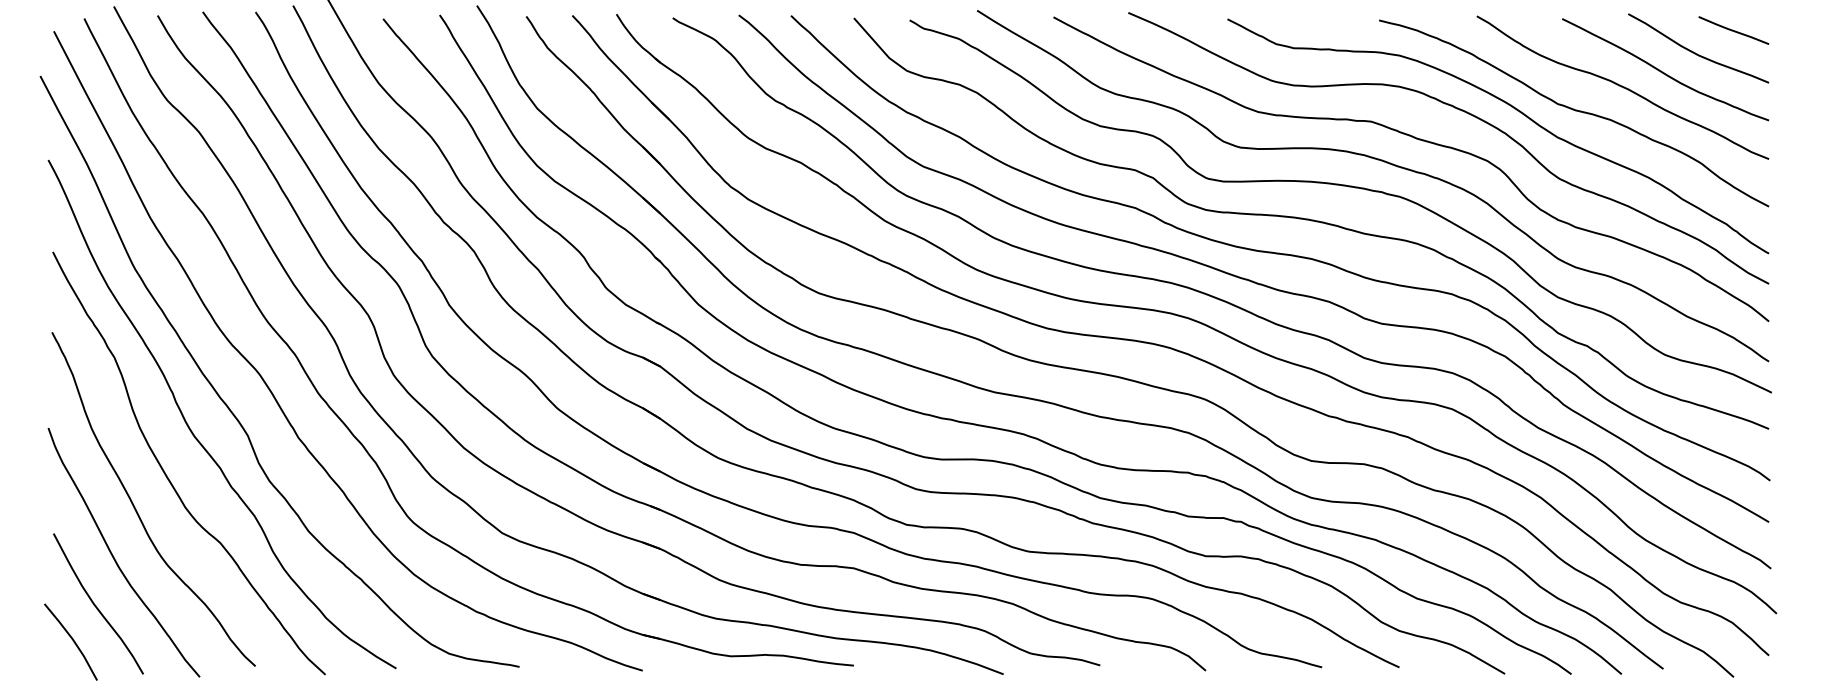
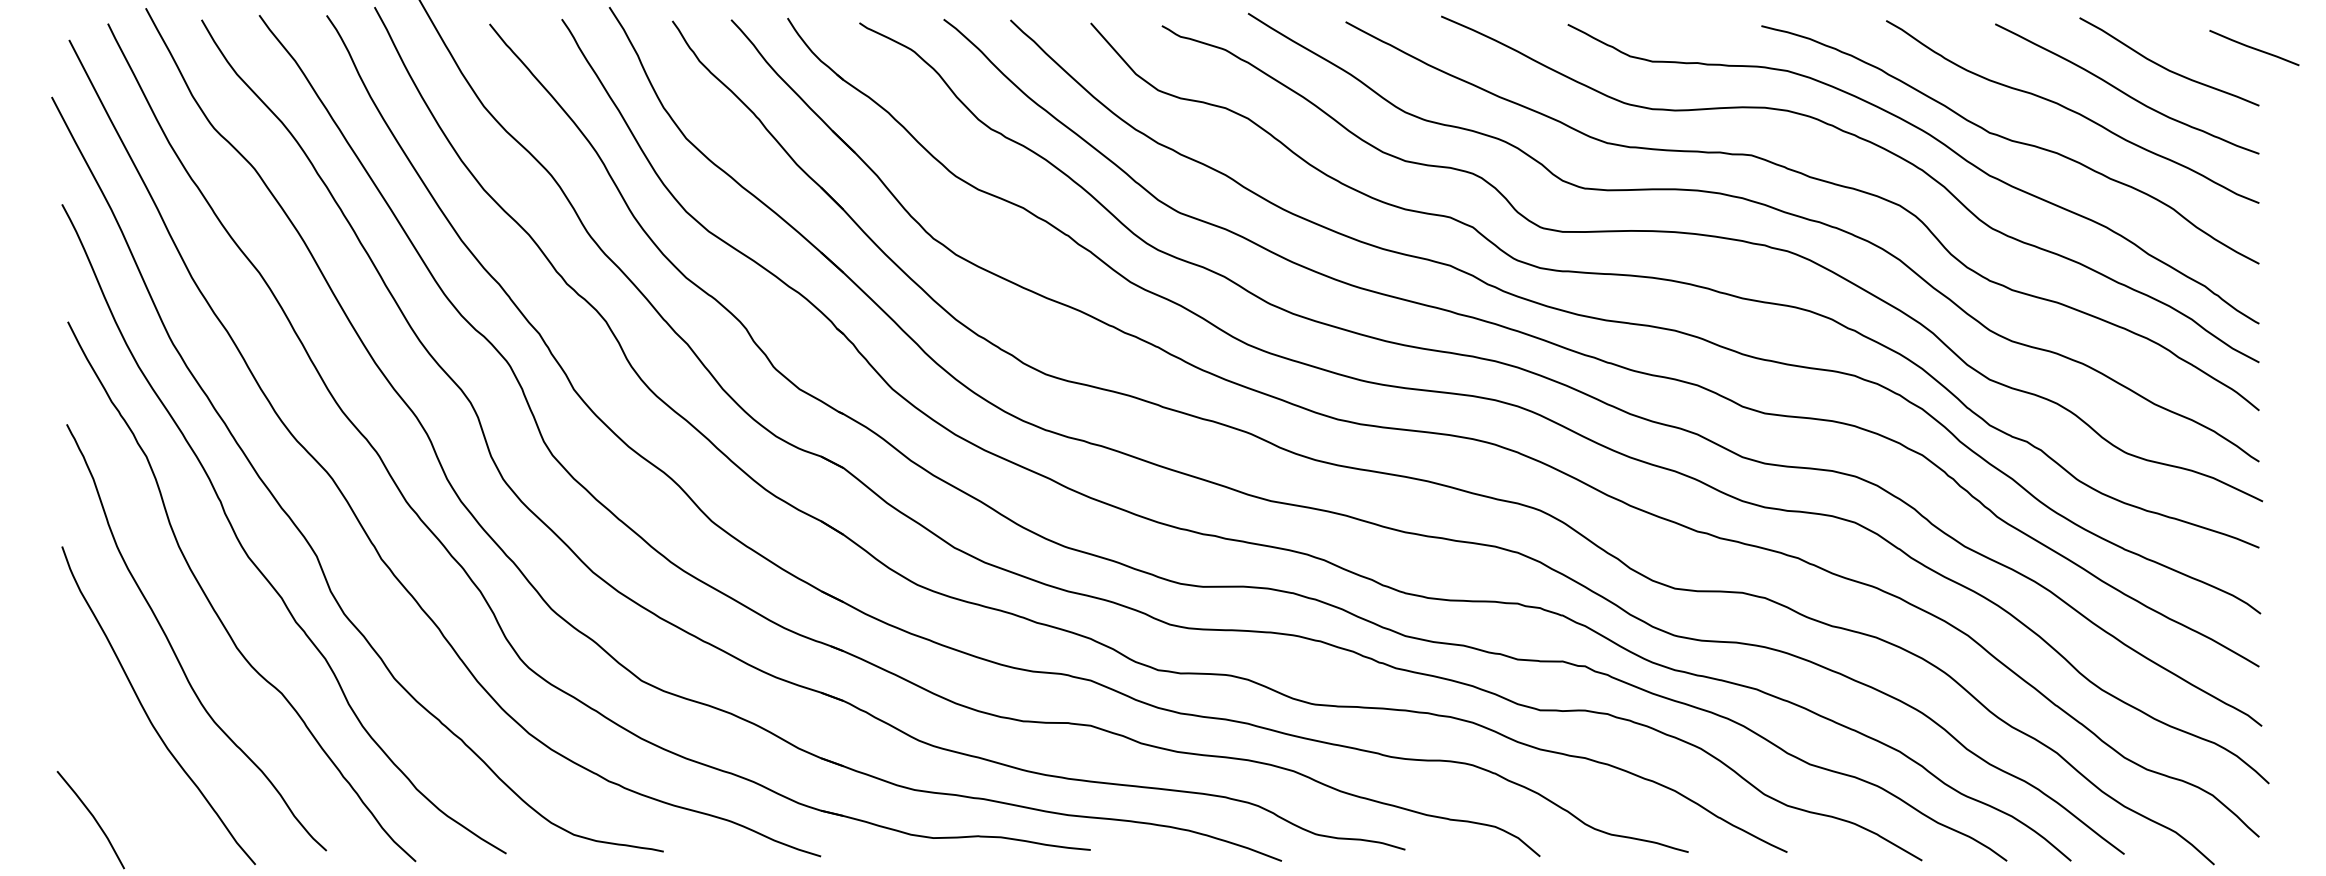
line: (1733, 30) -> (2254, 48), moved
curve: (96, 605) -> (123, 773), removed

